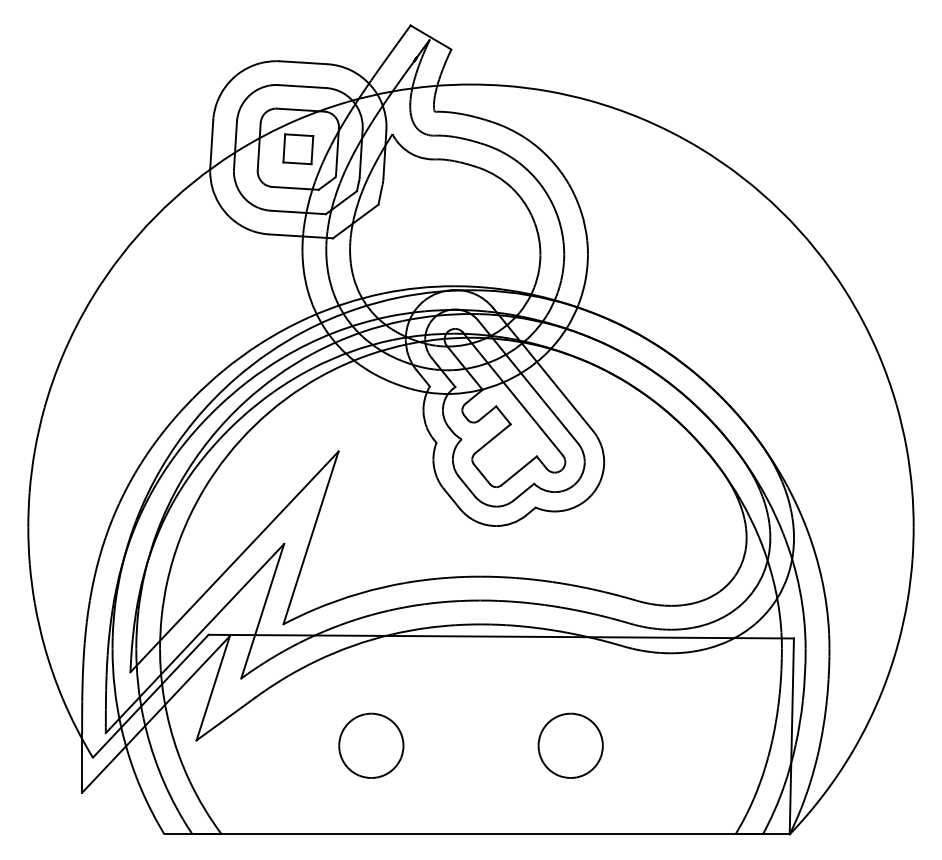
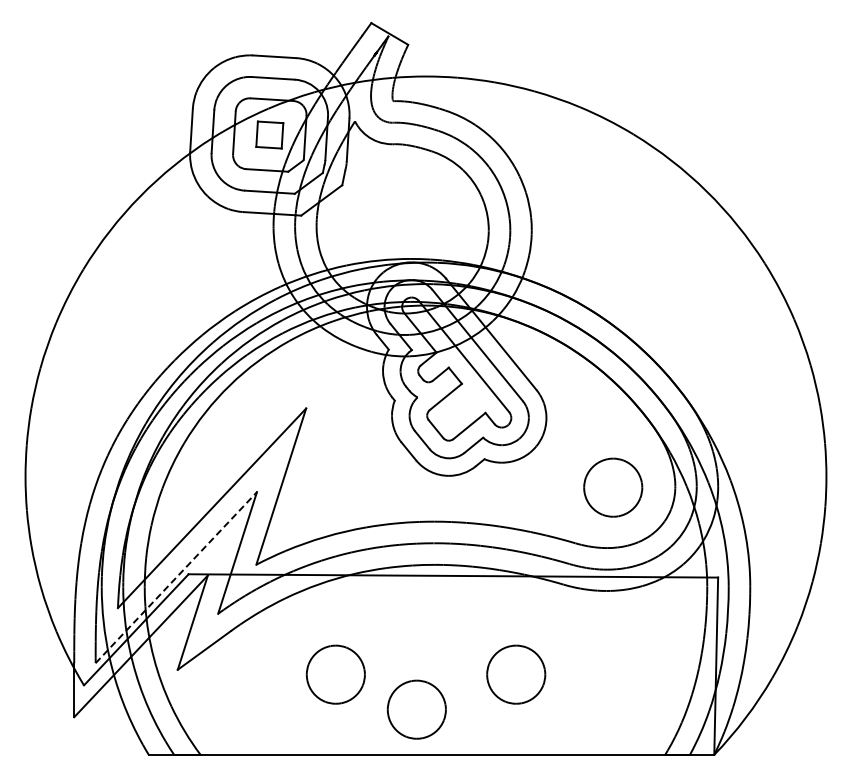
part: (678, 538) -> (613, 487), added
line: (195, 638) -> (176, 577), solid -> dashed
part: (460, 784) -> (416, 709), added

